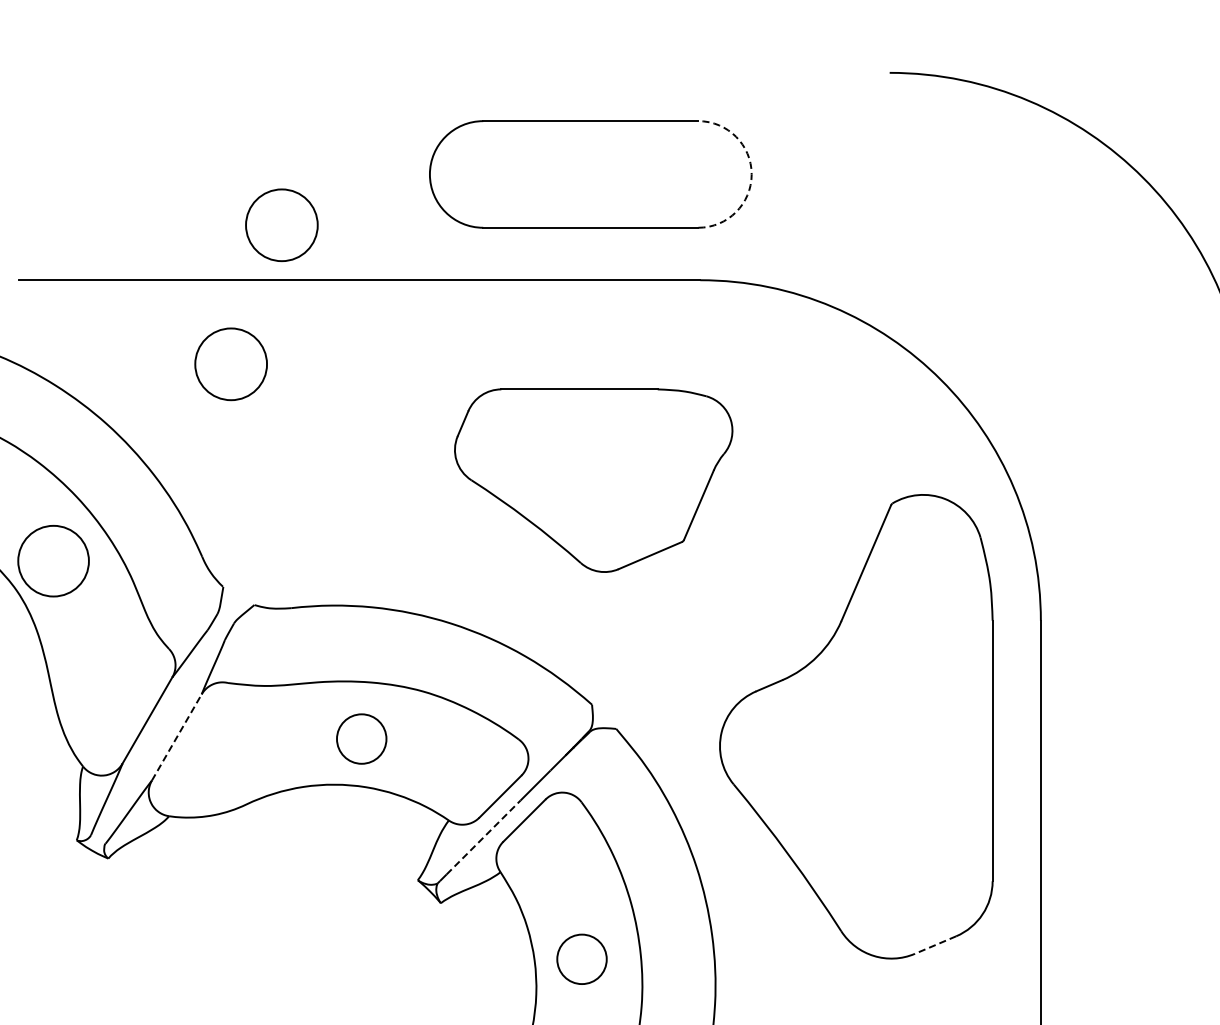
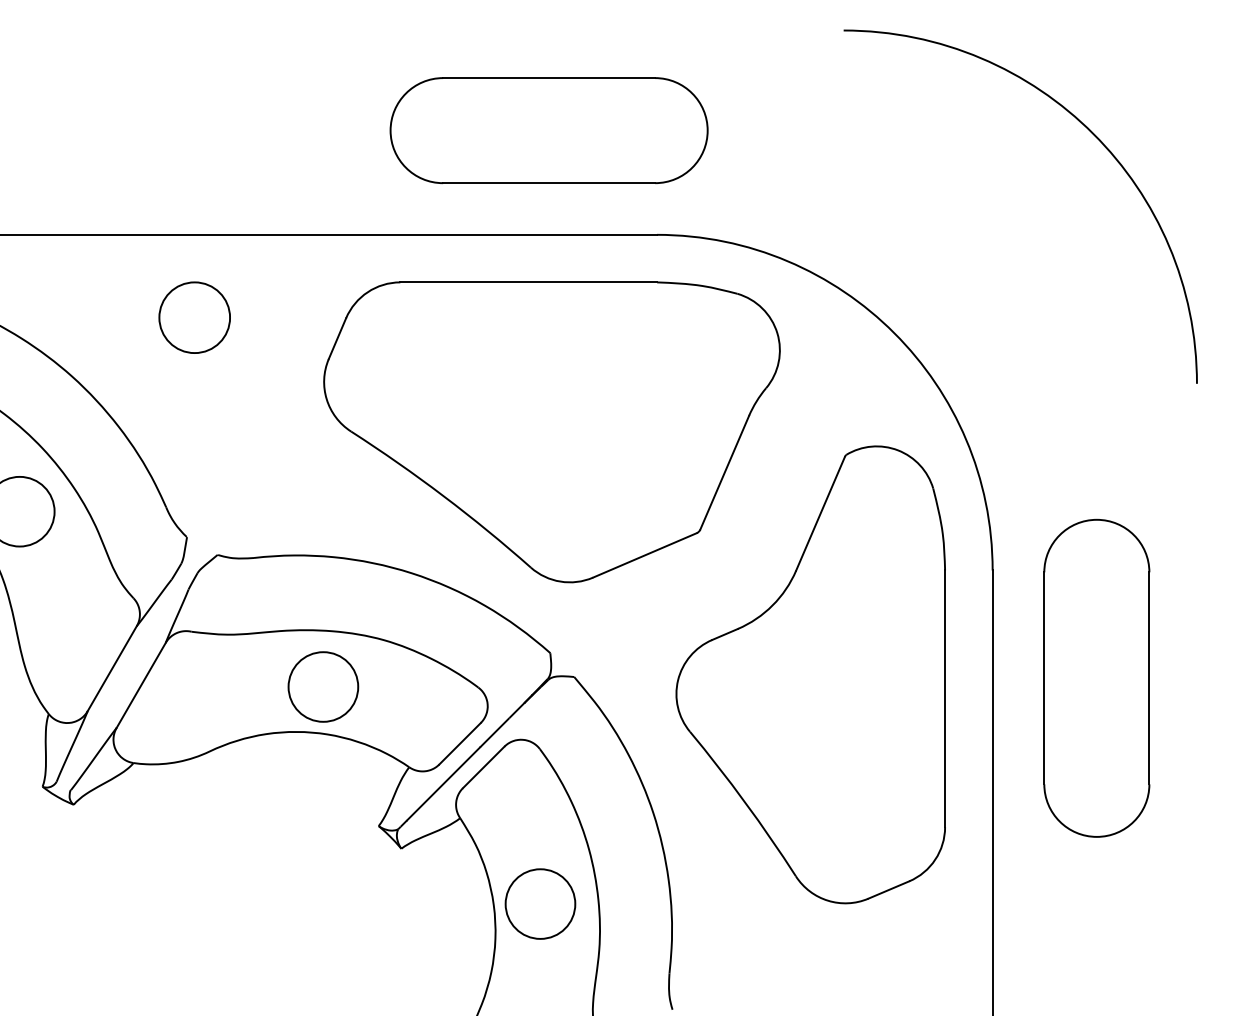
arc: (751, 174) -> (707, 130), dashed -> solid
circle: (281, 225) -> (244, 180), removed
part: (593, 480) -> (551, 432), size x1.67
part: (1146, 729) -> (1096, 677), added
line: (177, 737) -> (141, 685), dashed -> solid
circle: (361, 738) -> (323, 686), size x1.43
line: (483, 836) -> (443, 783), dashed -> solid
line: (935, 945) -> (888, 890), dashed -> solid
circle: (582, 958) -> (540, 903), size x1.43

